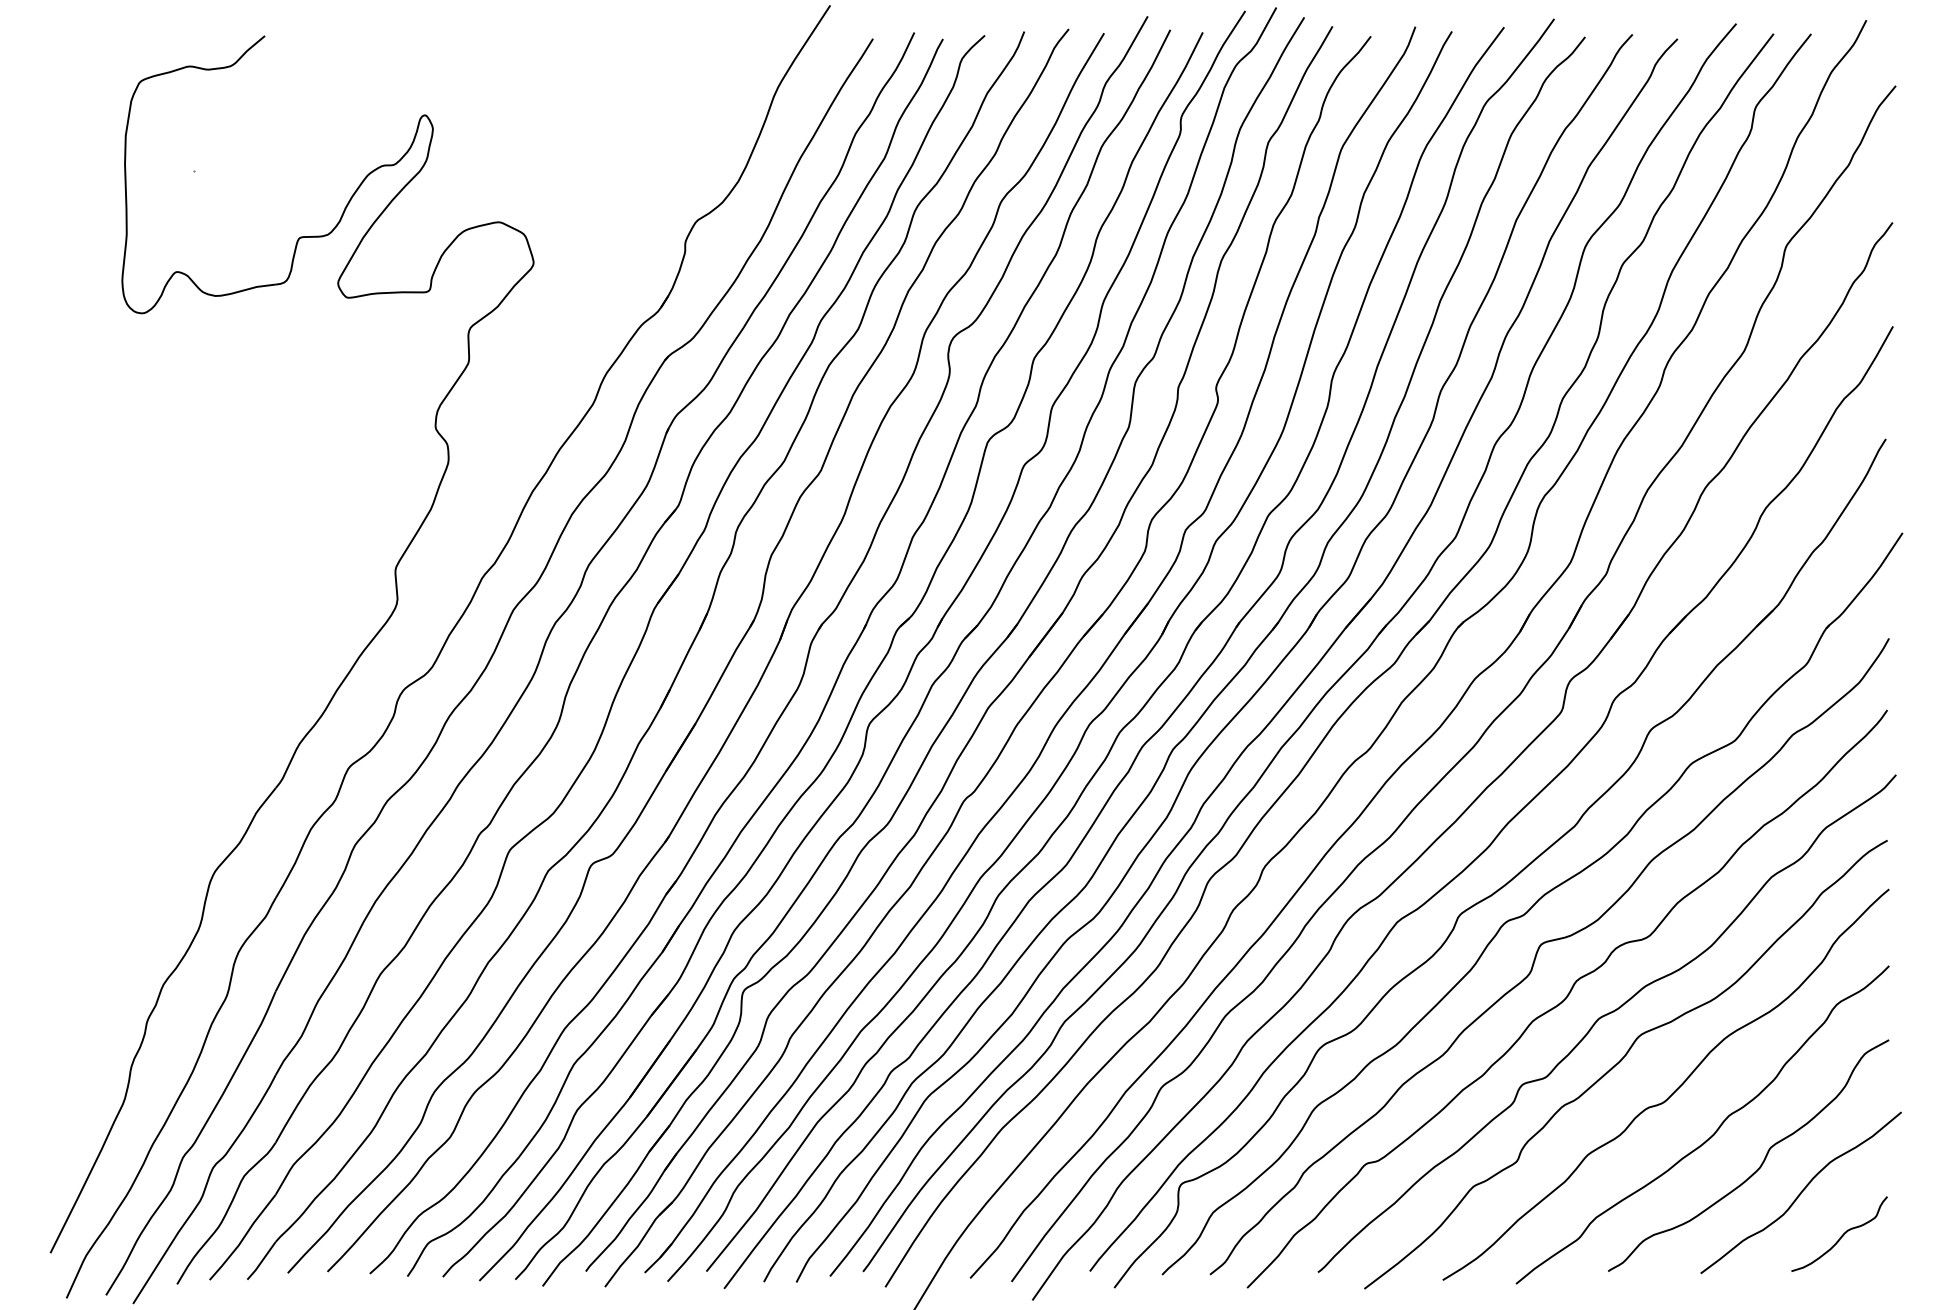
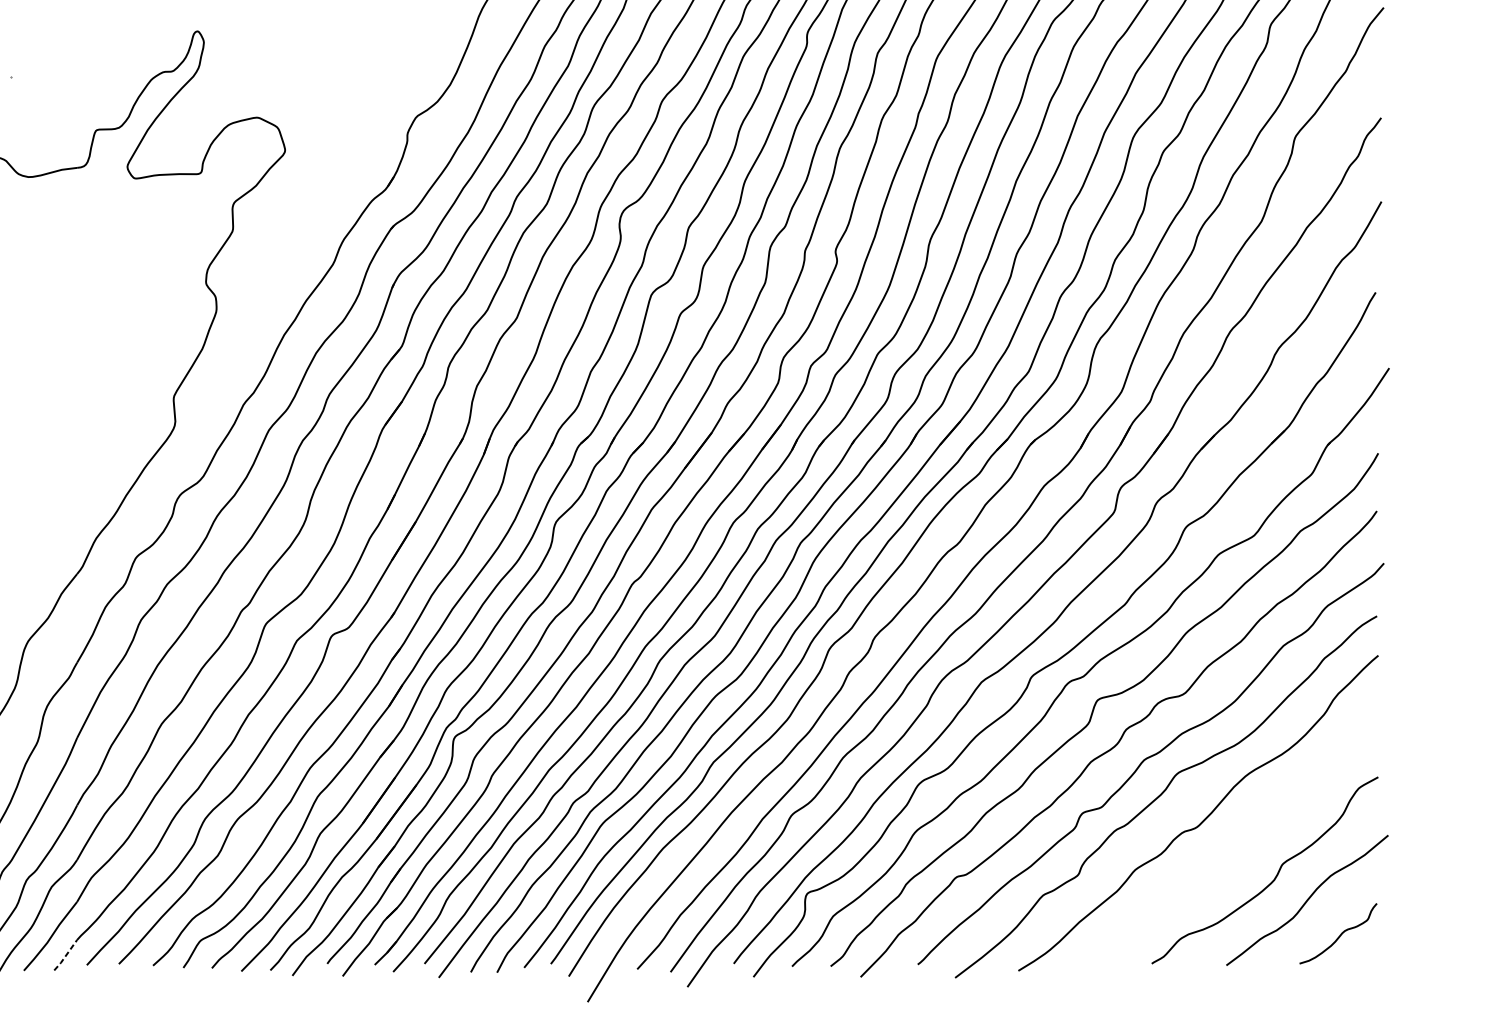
curve: (1712, 1134) -> (1235, 853), removed
line: (261, 1261) -> (65, 955), solid -> dashed

